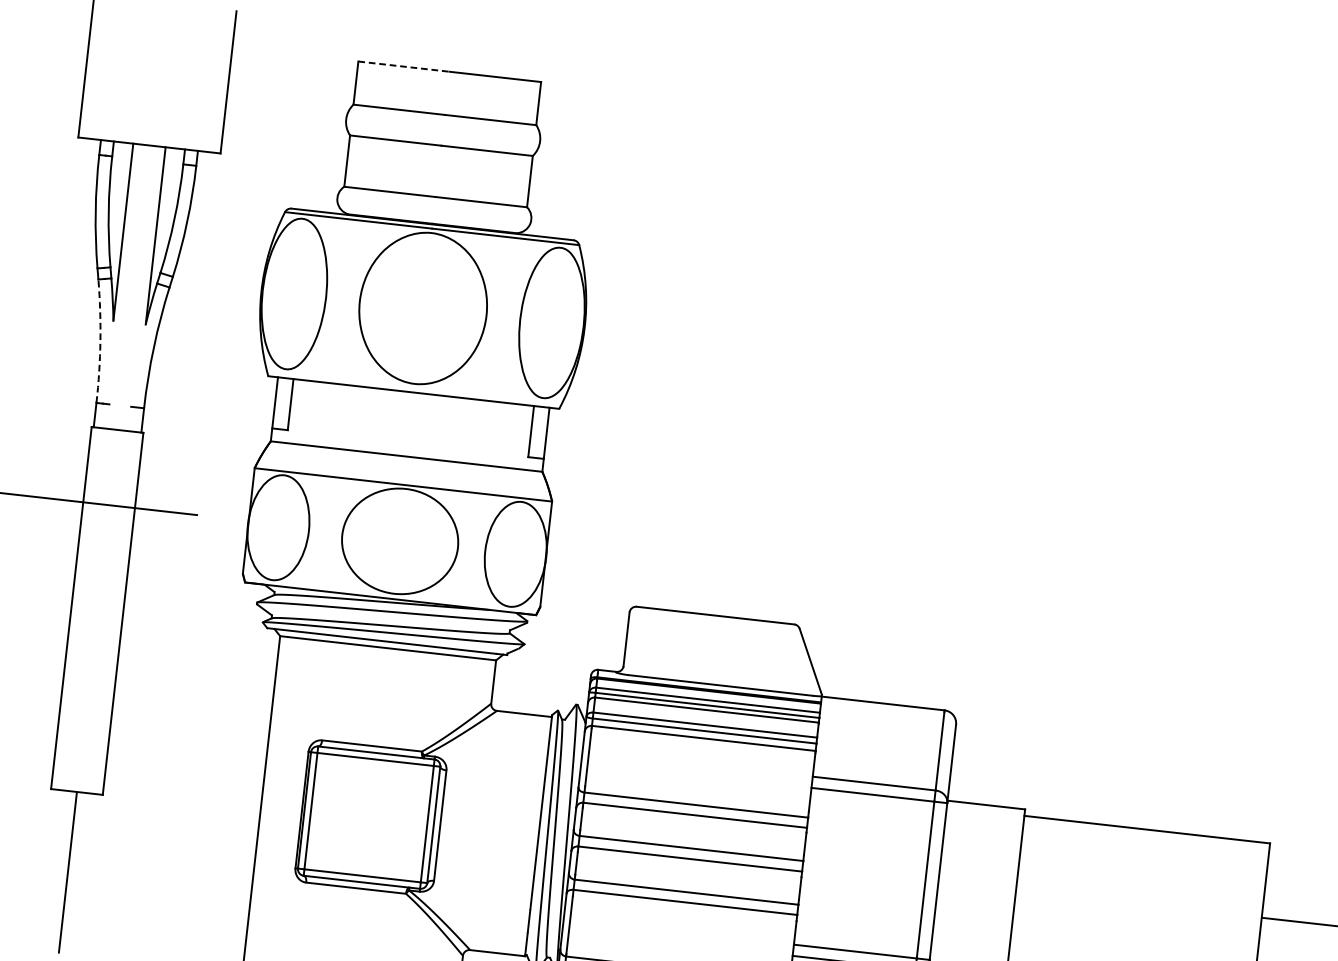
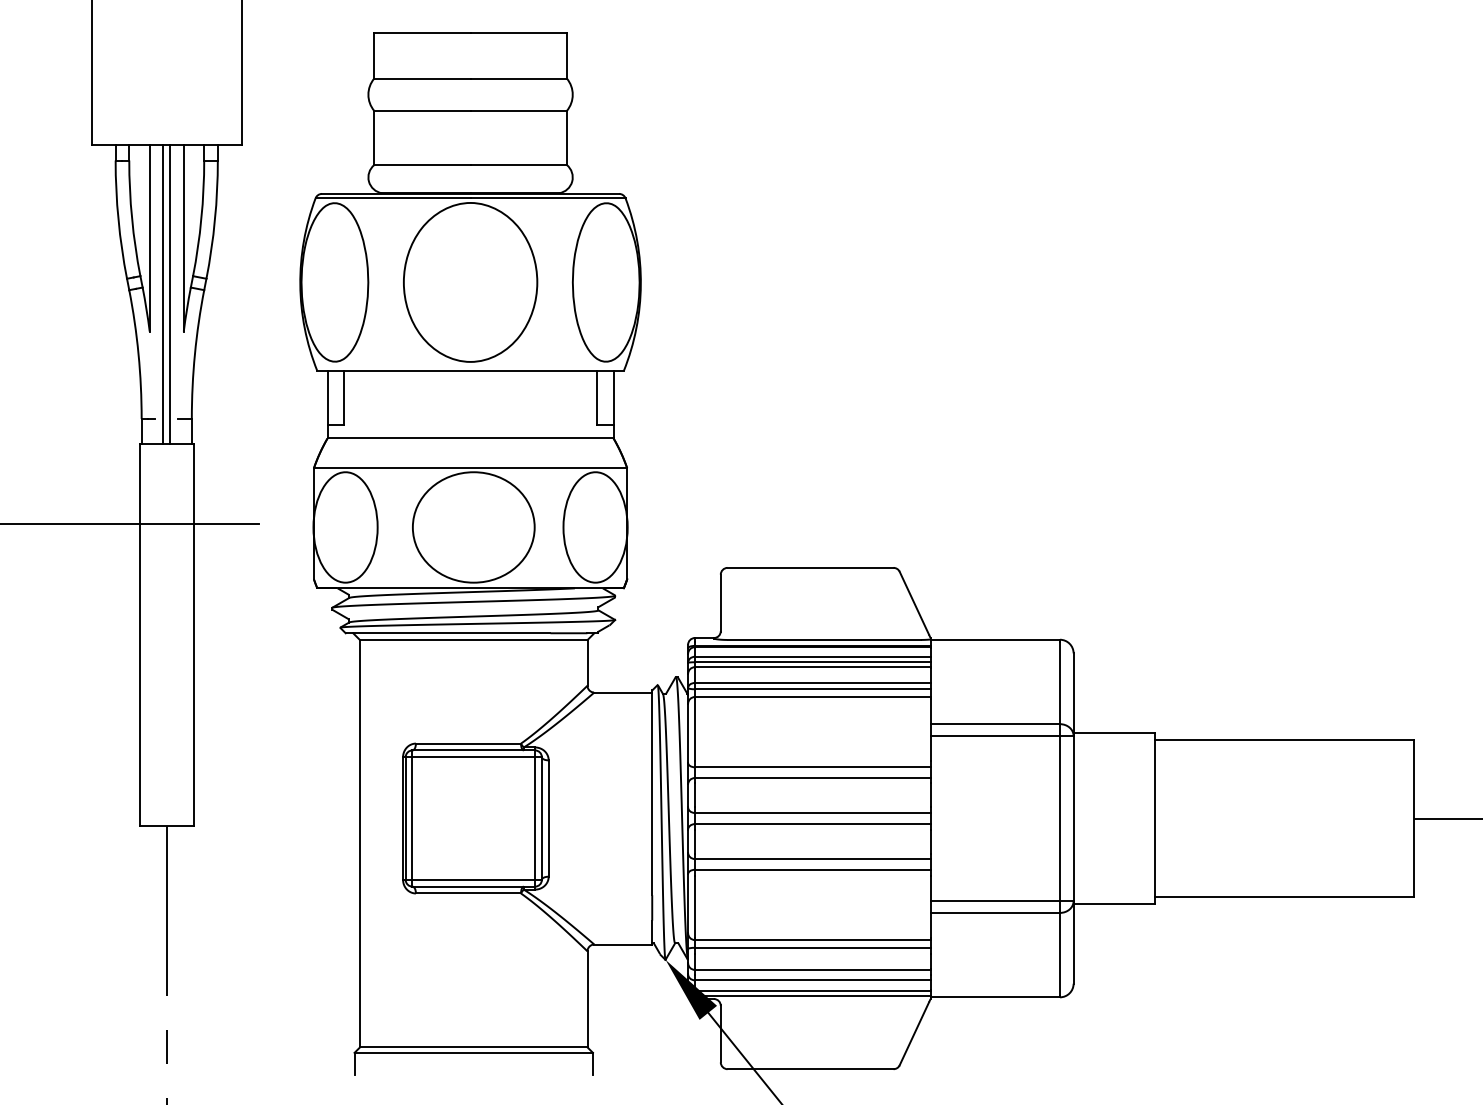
line: (404, 67) -> (422, 33), dashed -> solid
line: (130, 287) -> (163, 294), added
line: (137, 287) -> (170, 294), added
arc: (100, 341) -> (138, 354), dashed -> solid

